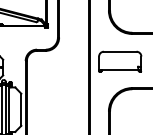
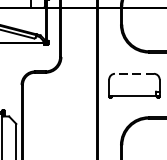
line: (119, 51) -> (133, 73), solid -> dashed

